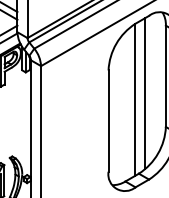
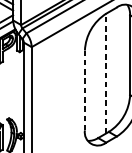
line: (144, 93) -> (113, 68), removed
line: (134, 100) -> (105, 74), solid -> dashed
line: (108, 121) -> (84, 90), solid -> dashed

